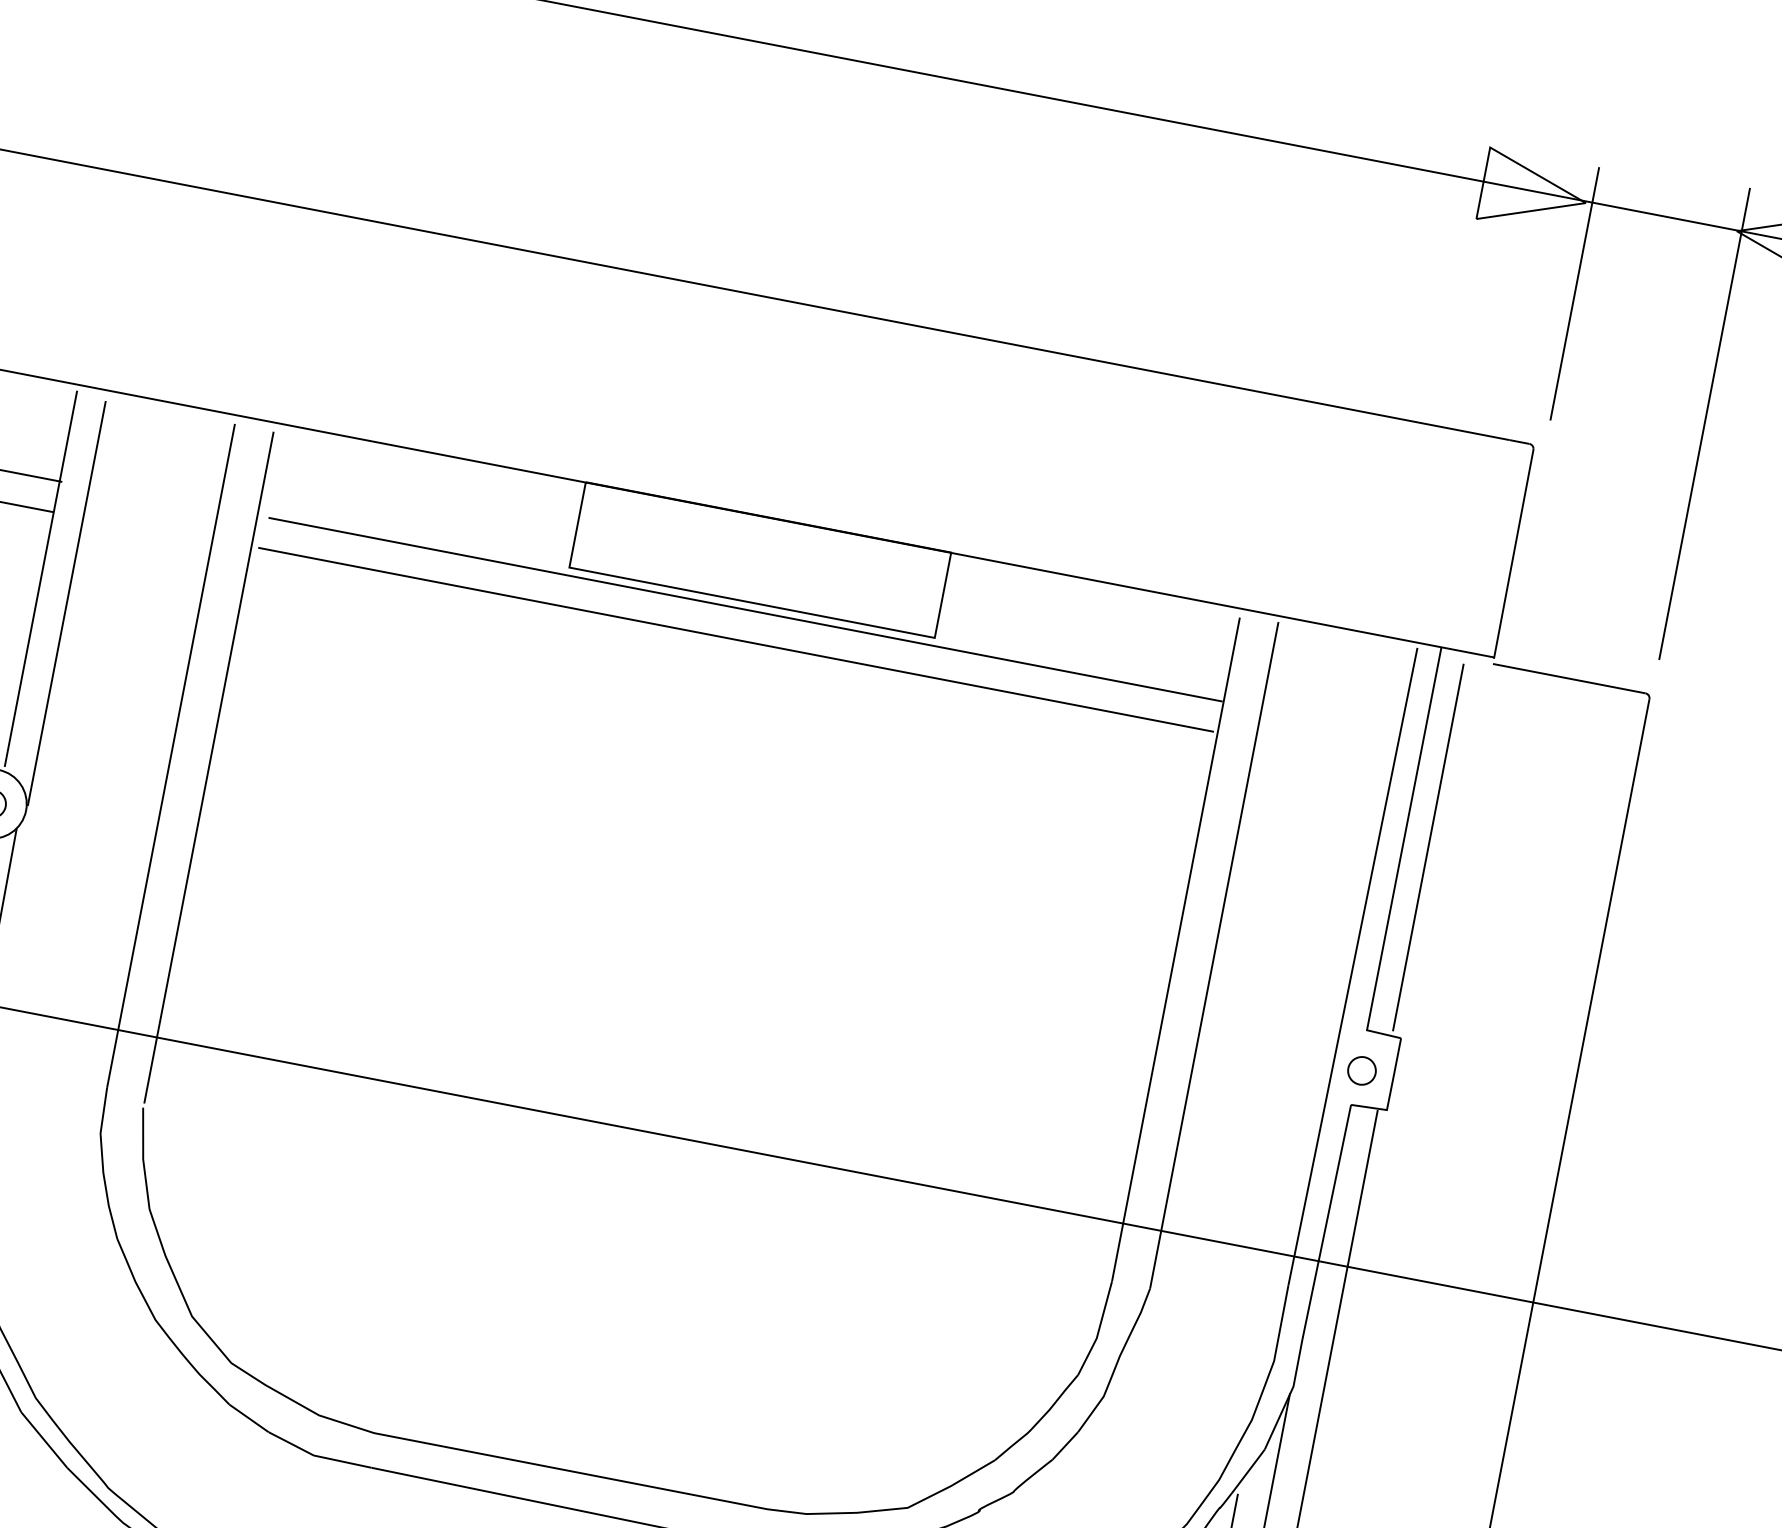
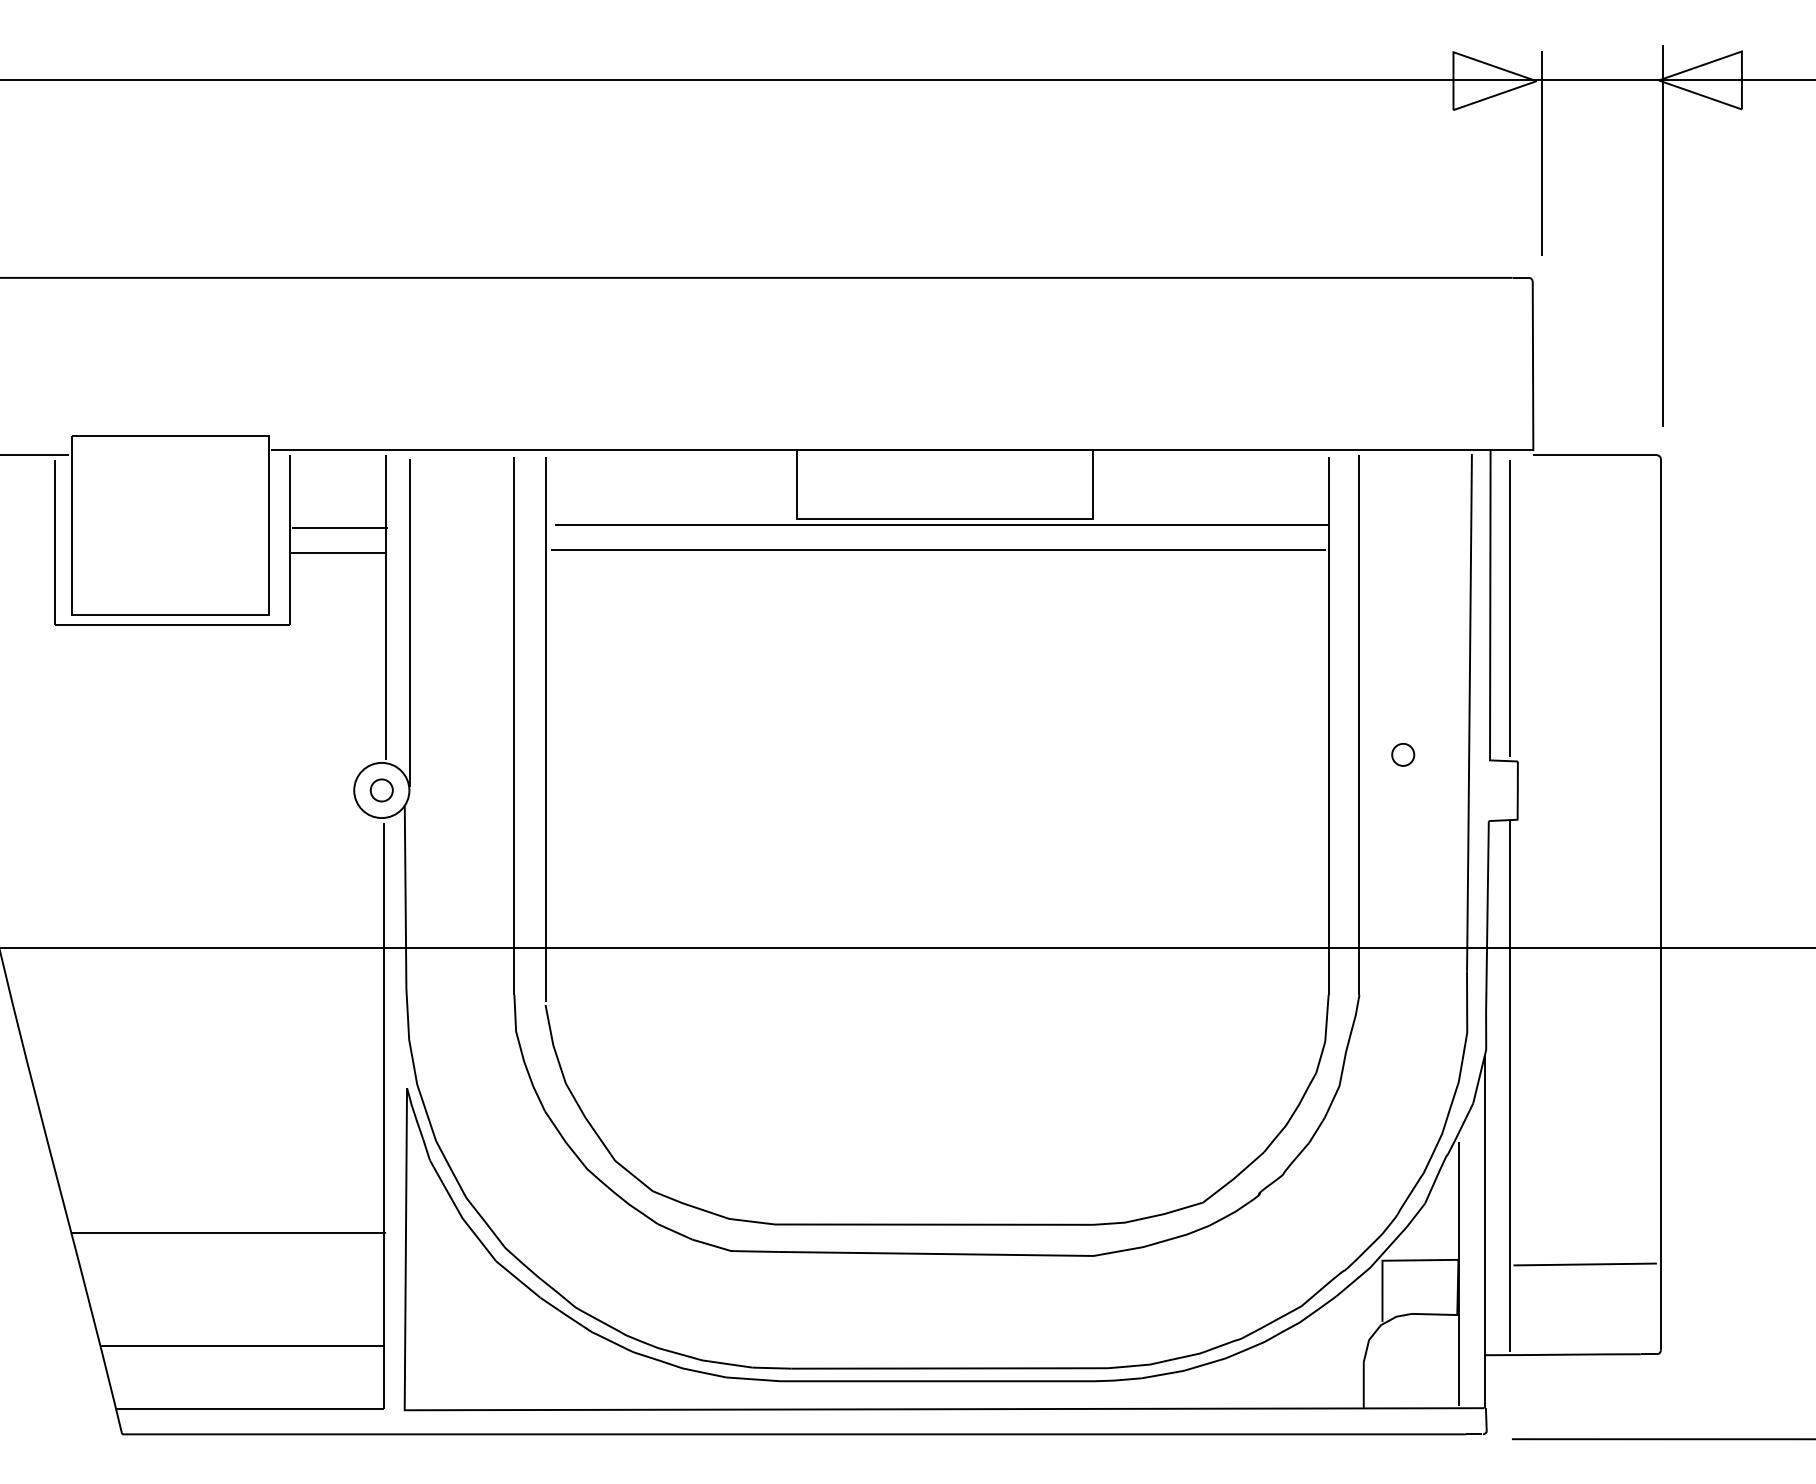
part: (1362, 1070) -> (1403, 754), moved

